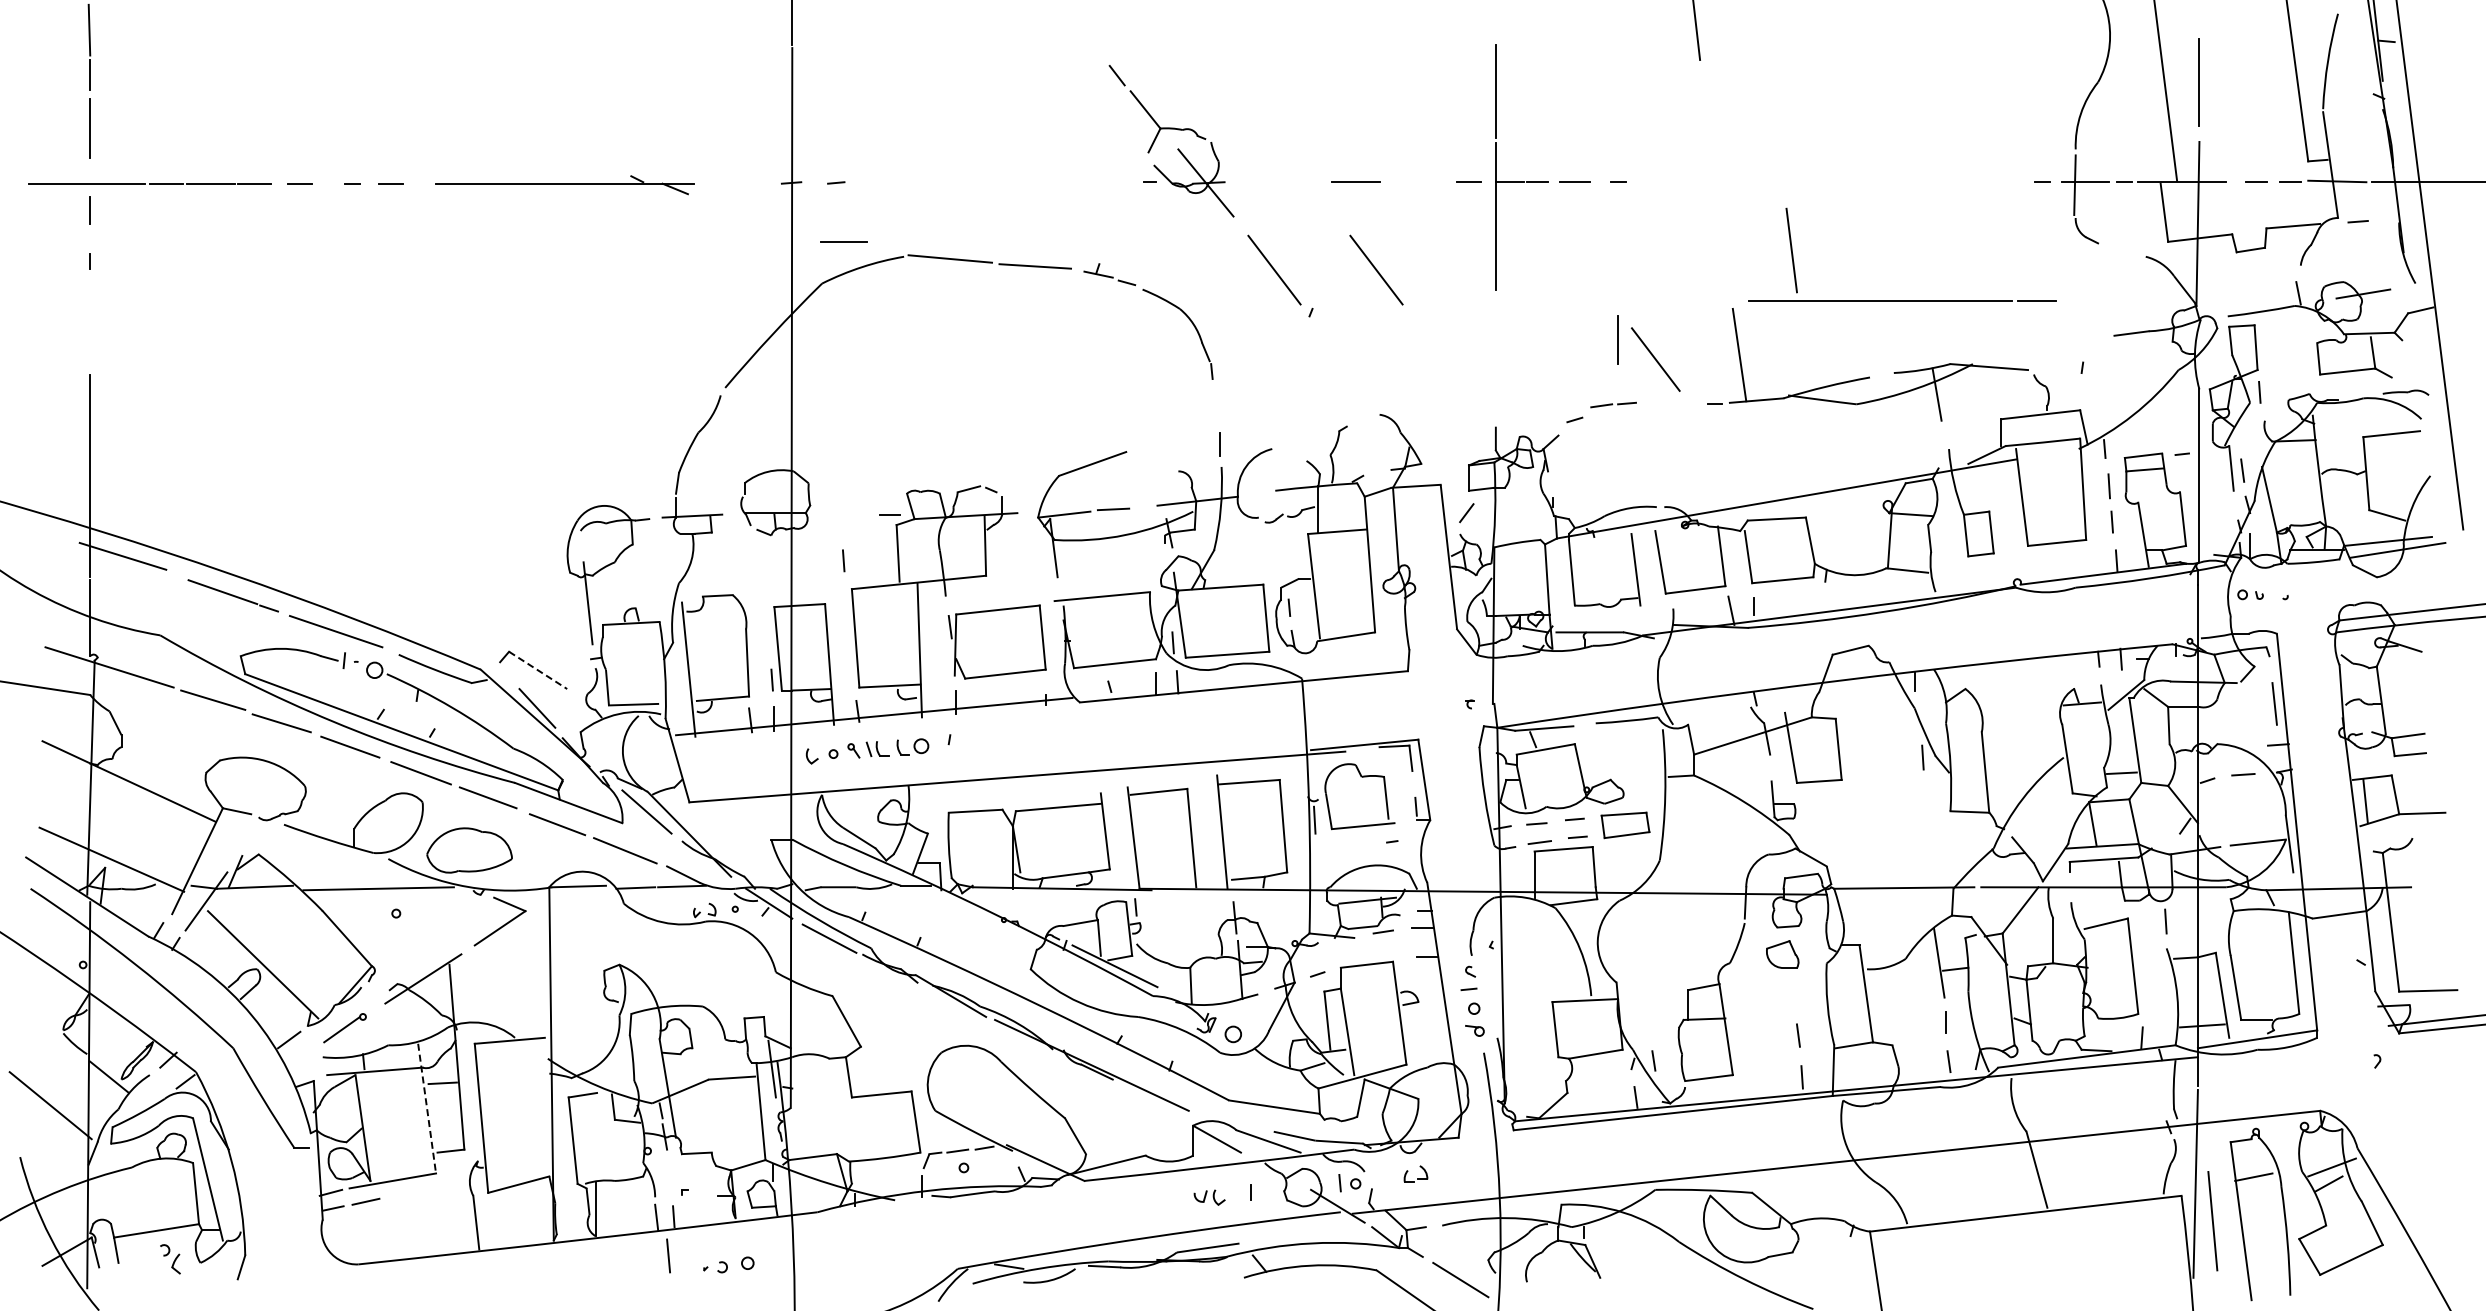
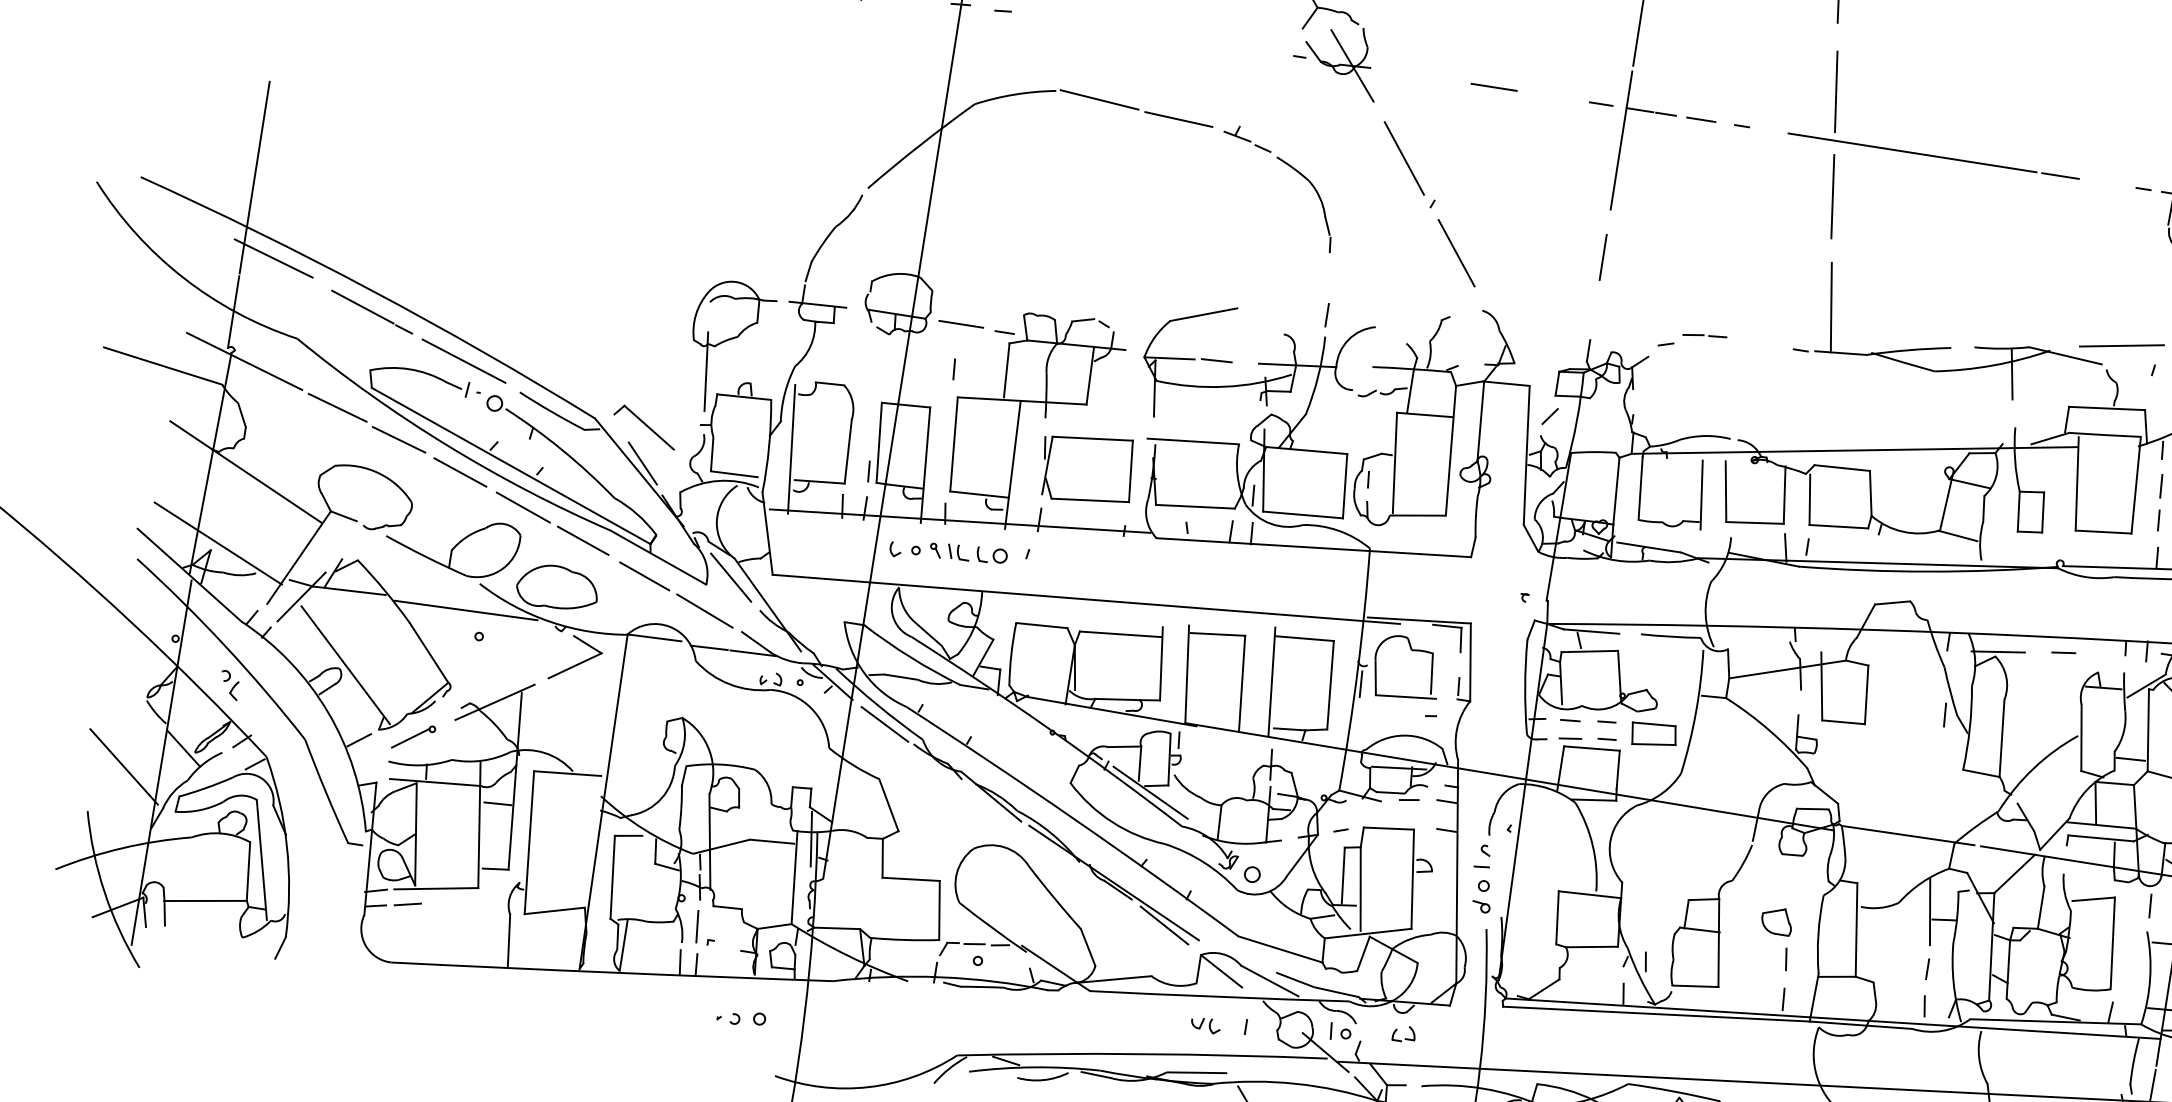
line: (1723, 240) -> (1833, 196), added
line: (843, 241) -> (961, 323), moved
line: (1376, 269) -> (1500, 172), removed
part: (1902, 300) -> (1933, 155), moved
line: (1617, 339) -> (1602, 256), moved
line: (2045, 347) -> (2121, 345), added
line: (1655, 359) -> (1456, 253), moved
line: (538, 670) -> (649, 427), dashed -> solid
line: (2035, 673) -> (2063, 652), added
line: (1967, 683) -> (1998, 651), added
part: (1782, 954) -> (1776, 921), moved
line: (1150, 1100) -> (1164, 924), added
line: (427, 1109) -> (479, 826), dashed -> solid
line: (668, 1255) -> (697, 926), moved
part: (170, 1259) -> (229, 685), moved

